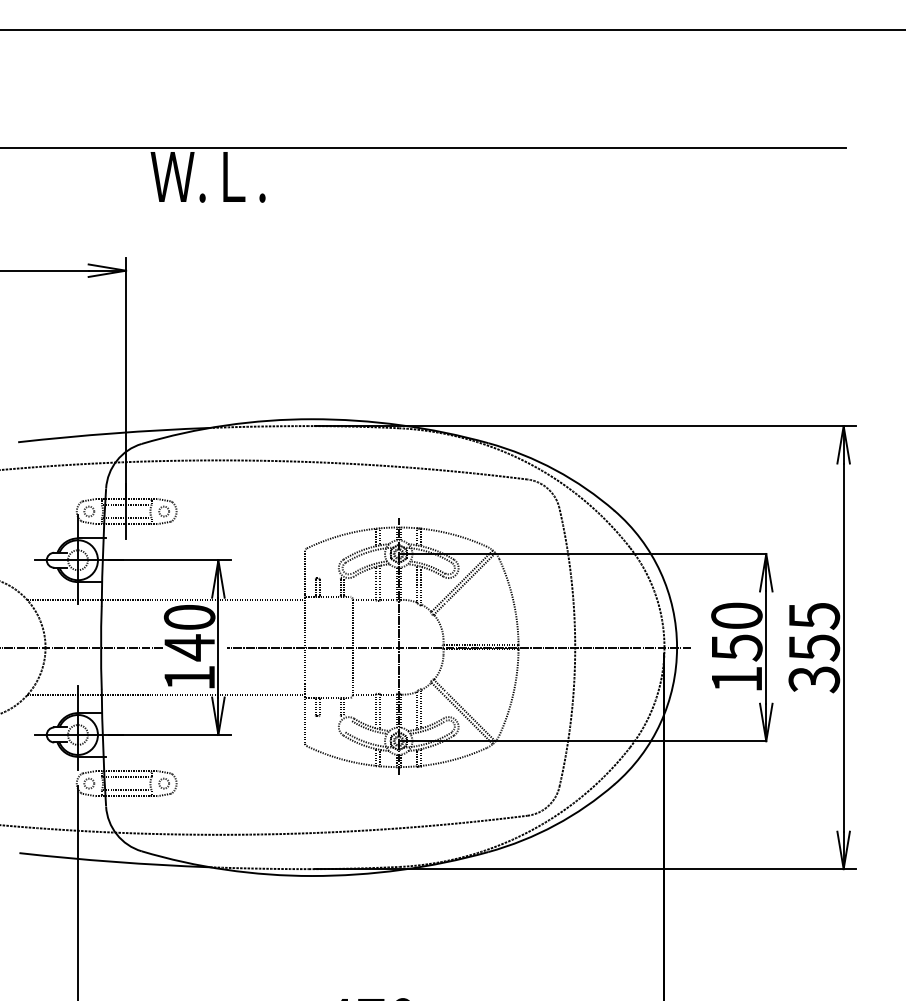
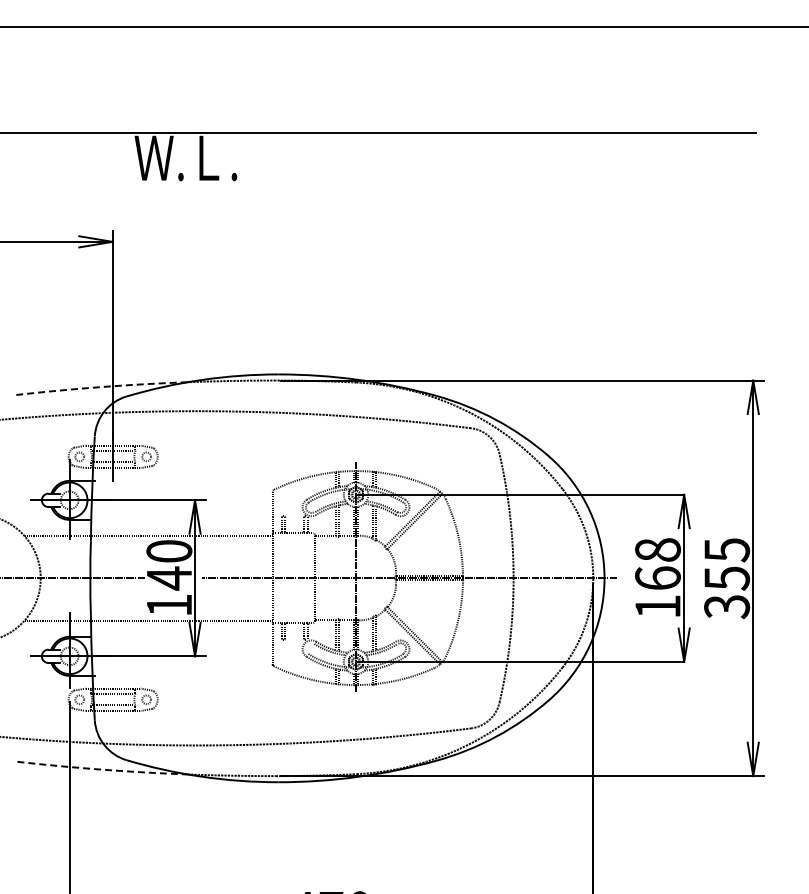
arc: (113, 433) -> (101, 387), solid -> dashed
text: (736, 632) -> (657, 564), 150 -> 168
arc: (114, 861) -> (102, 769), solid -> dashed

